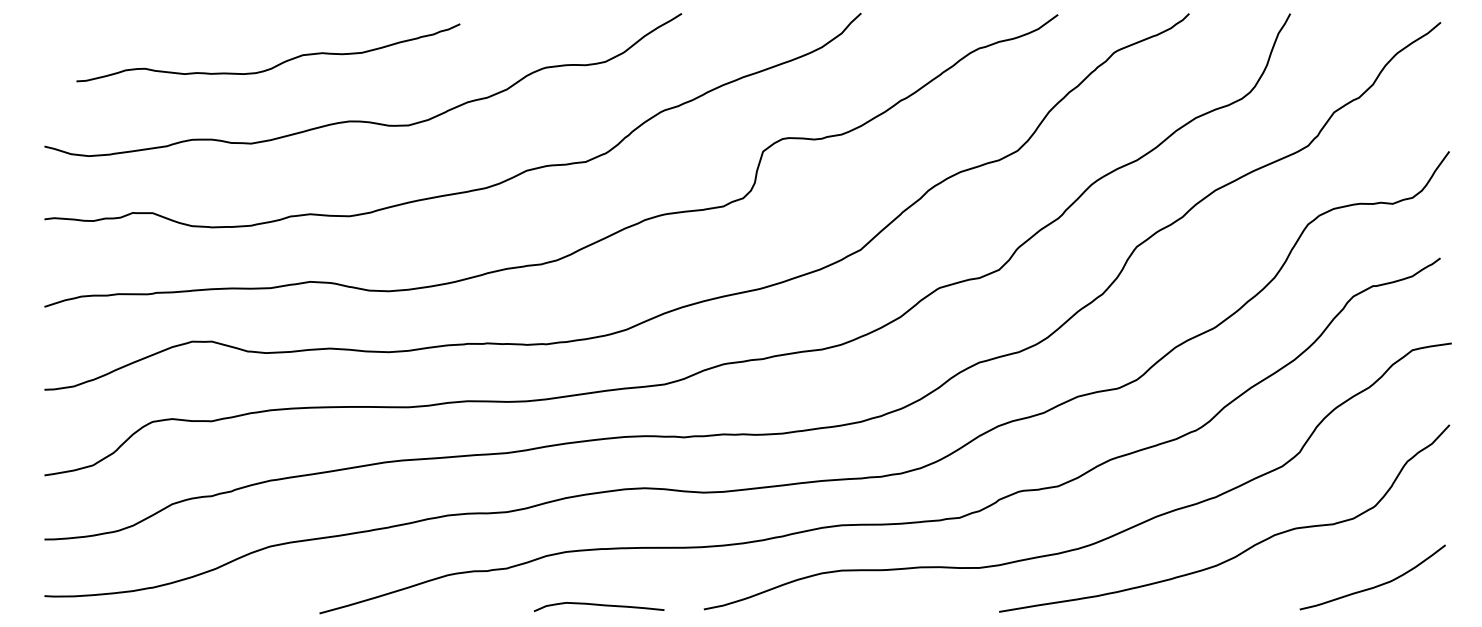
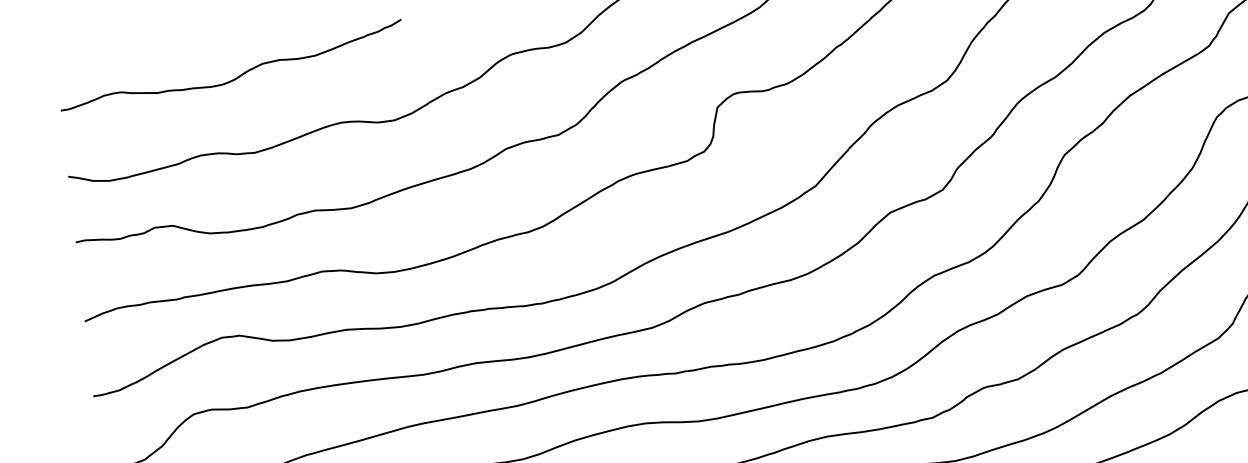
curve: (275, 65) -> (238, 75), moved

